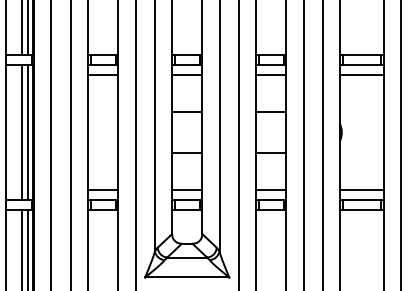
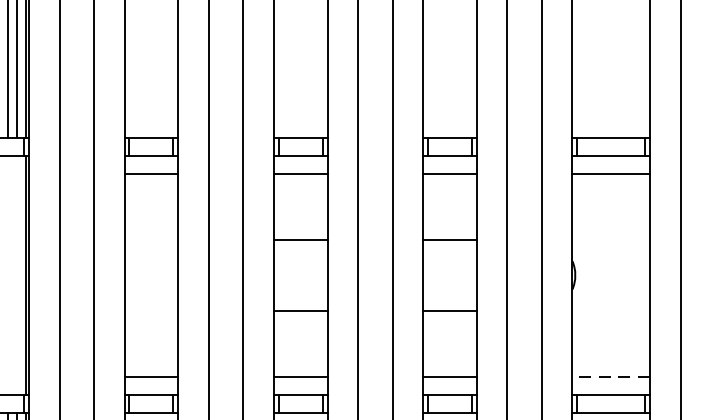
line: (22, 132) -> (8, 275), removed
line: (27, 132) -> (17, 275), removed
line: (362, 189) -> (612, 376), solid -> dashed

